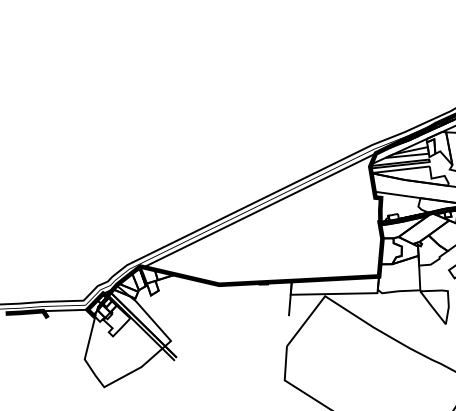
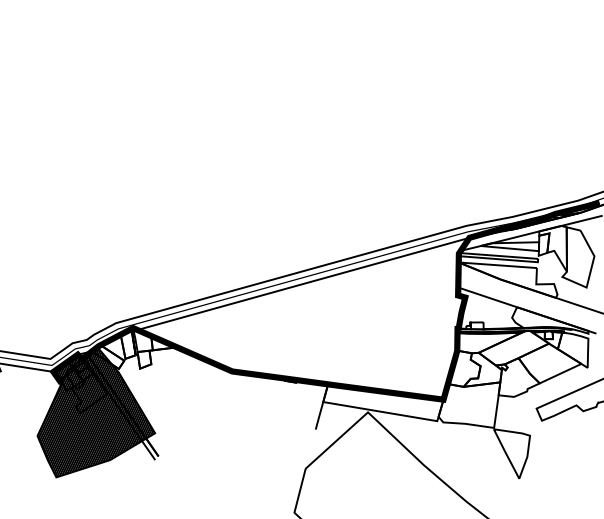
hatch: (127, 335) -> (99, 415), added

